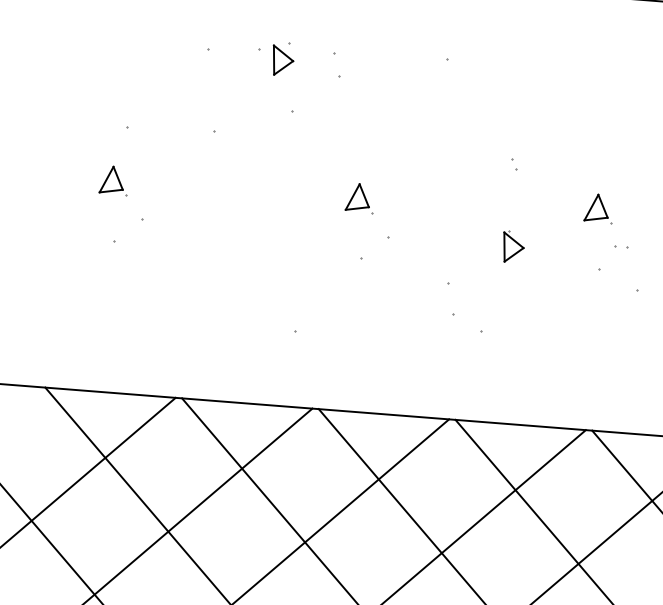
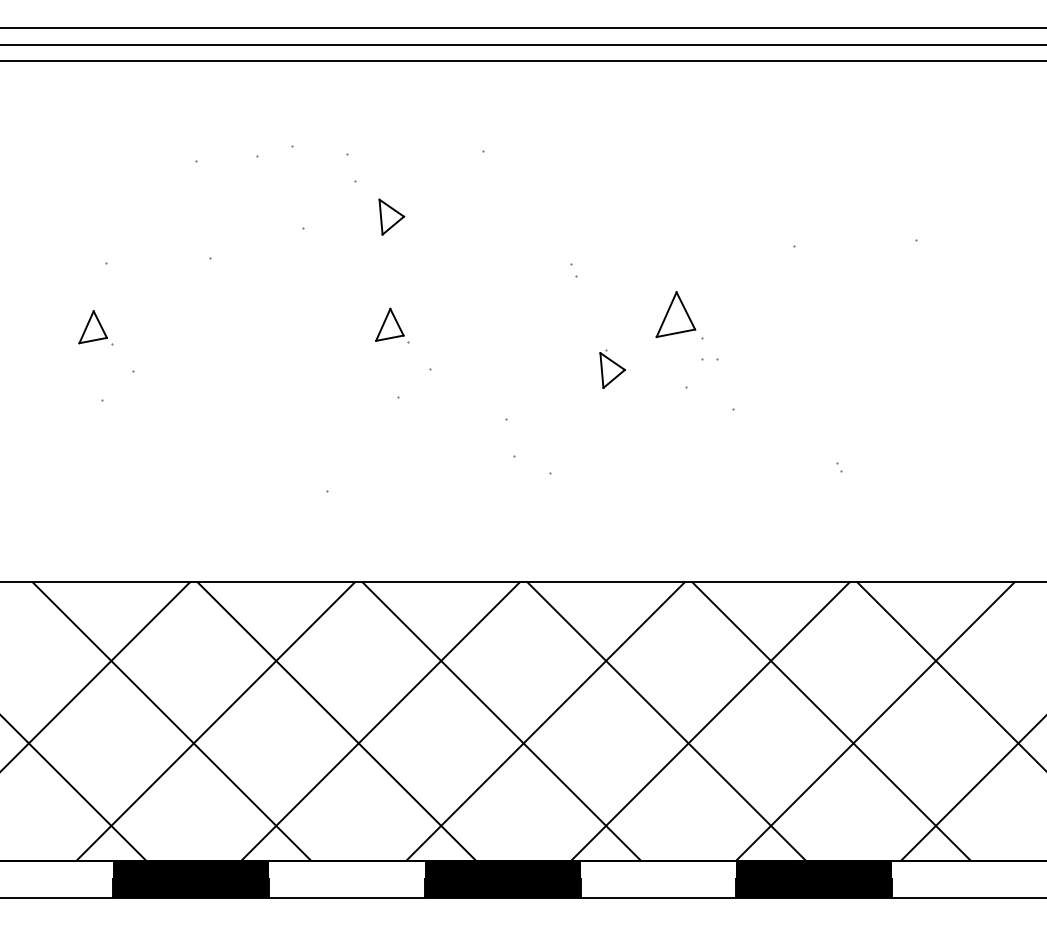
part: (282, 60) -> (391, 216), moved
part: (598, 208) -> (679, 315), size x1.4
part: (513, 246) -> (612, 368), moved

